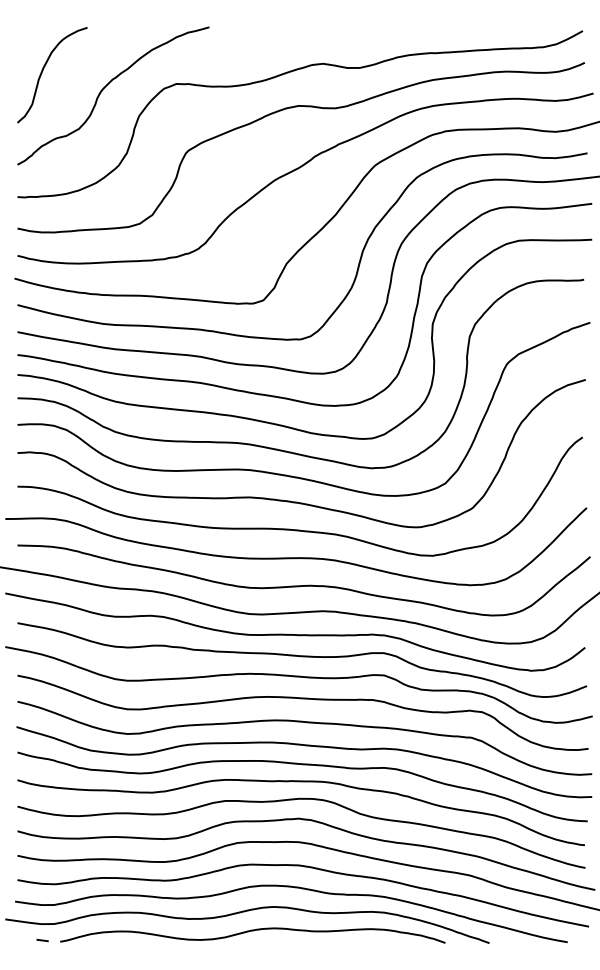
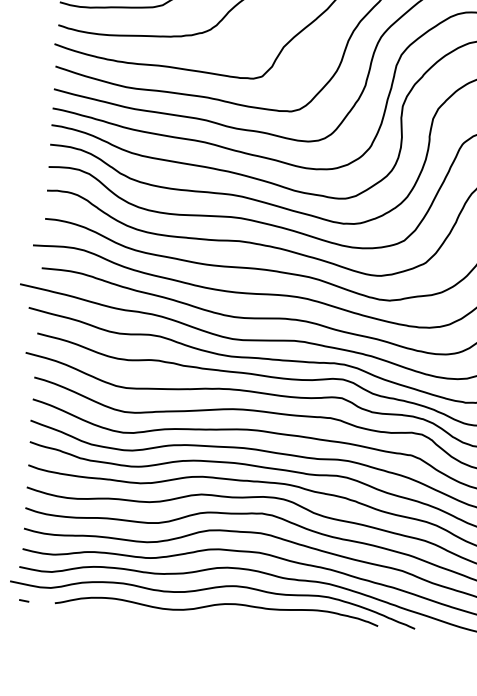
line: (42, 940) -> (24, 600), moved

